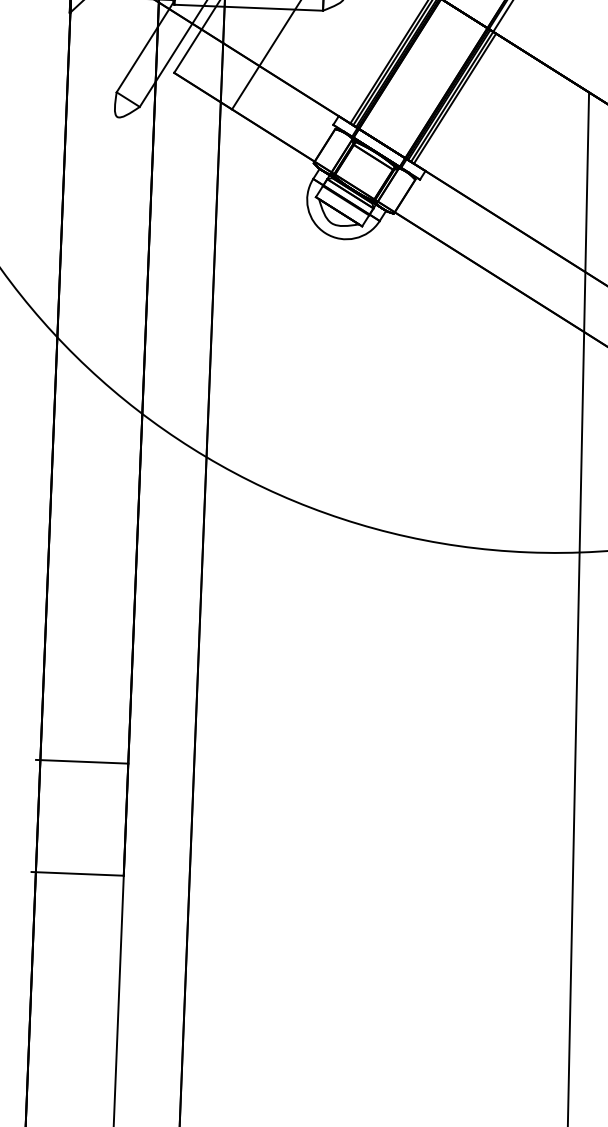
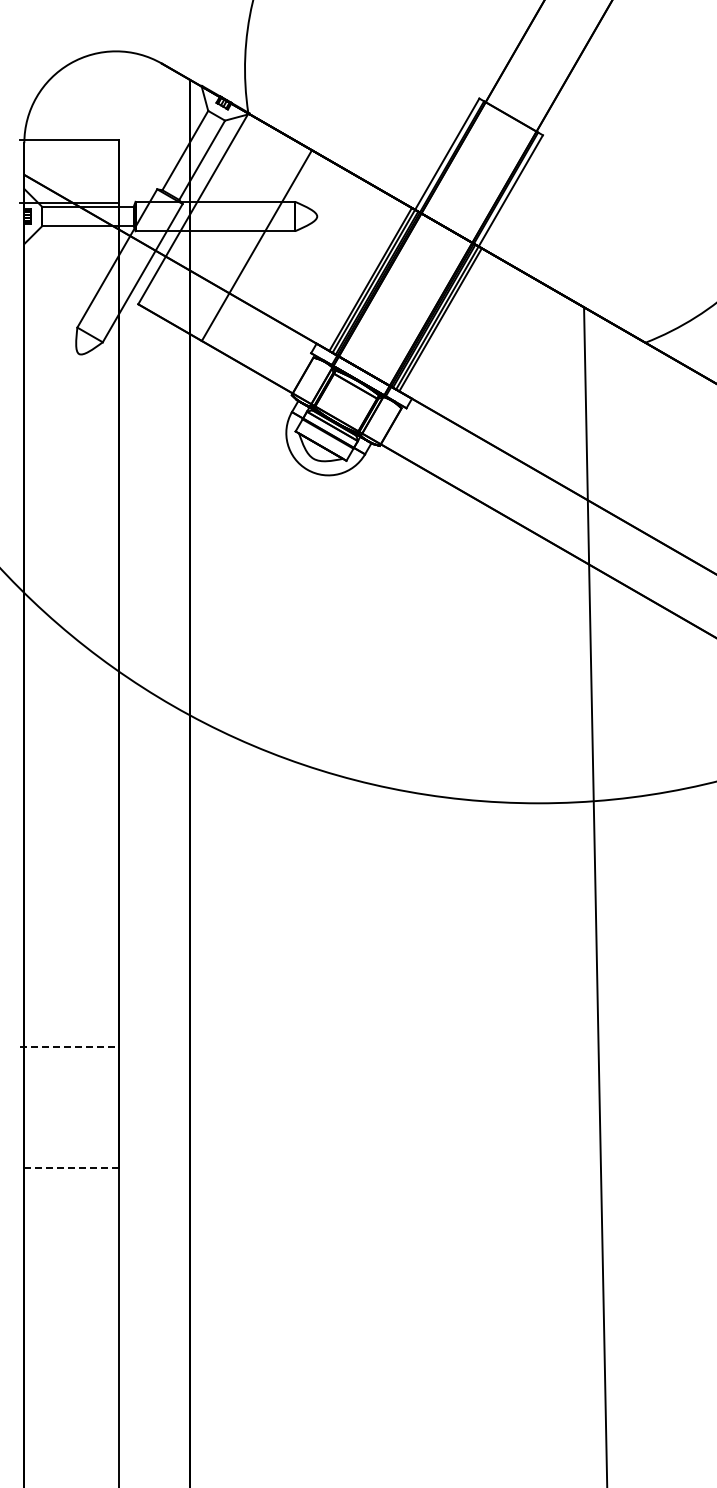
line: (82, 762) -> (69, 1047), solid -> dashed
line: (77, 873) -> (69, 1167), solid -> dashed

